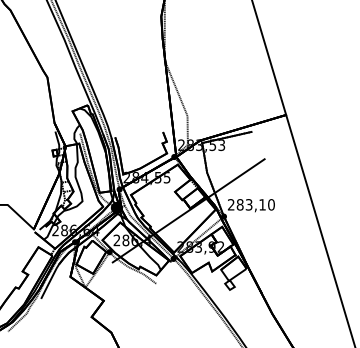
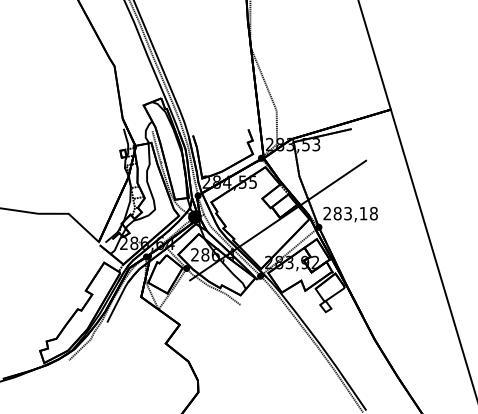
text: (271, 204) -> (373, 213), 283,10 -> 283,18

